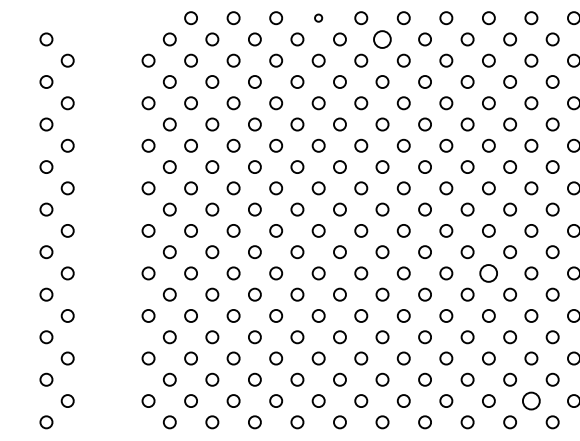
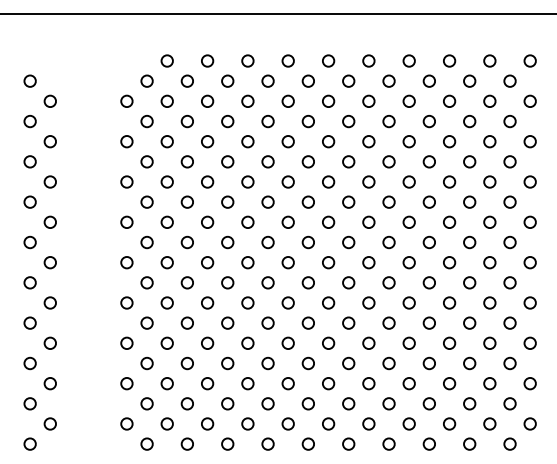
circle: (317, 17) -> (287, 60), size x1.67
circle: (382, 38) -> (348, 80), size x0.71
circle: (488, 272) -> (449, 302), size x0.71
circle: (531, 400) -> (489, 423), size x0.71

